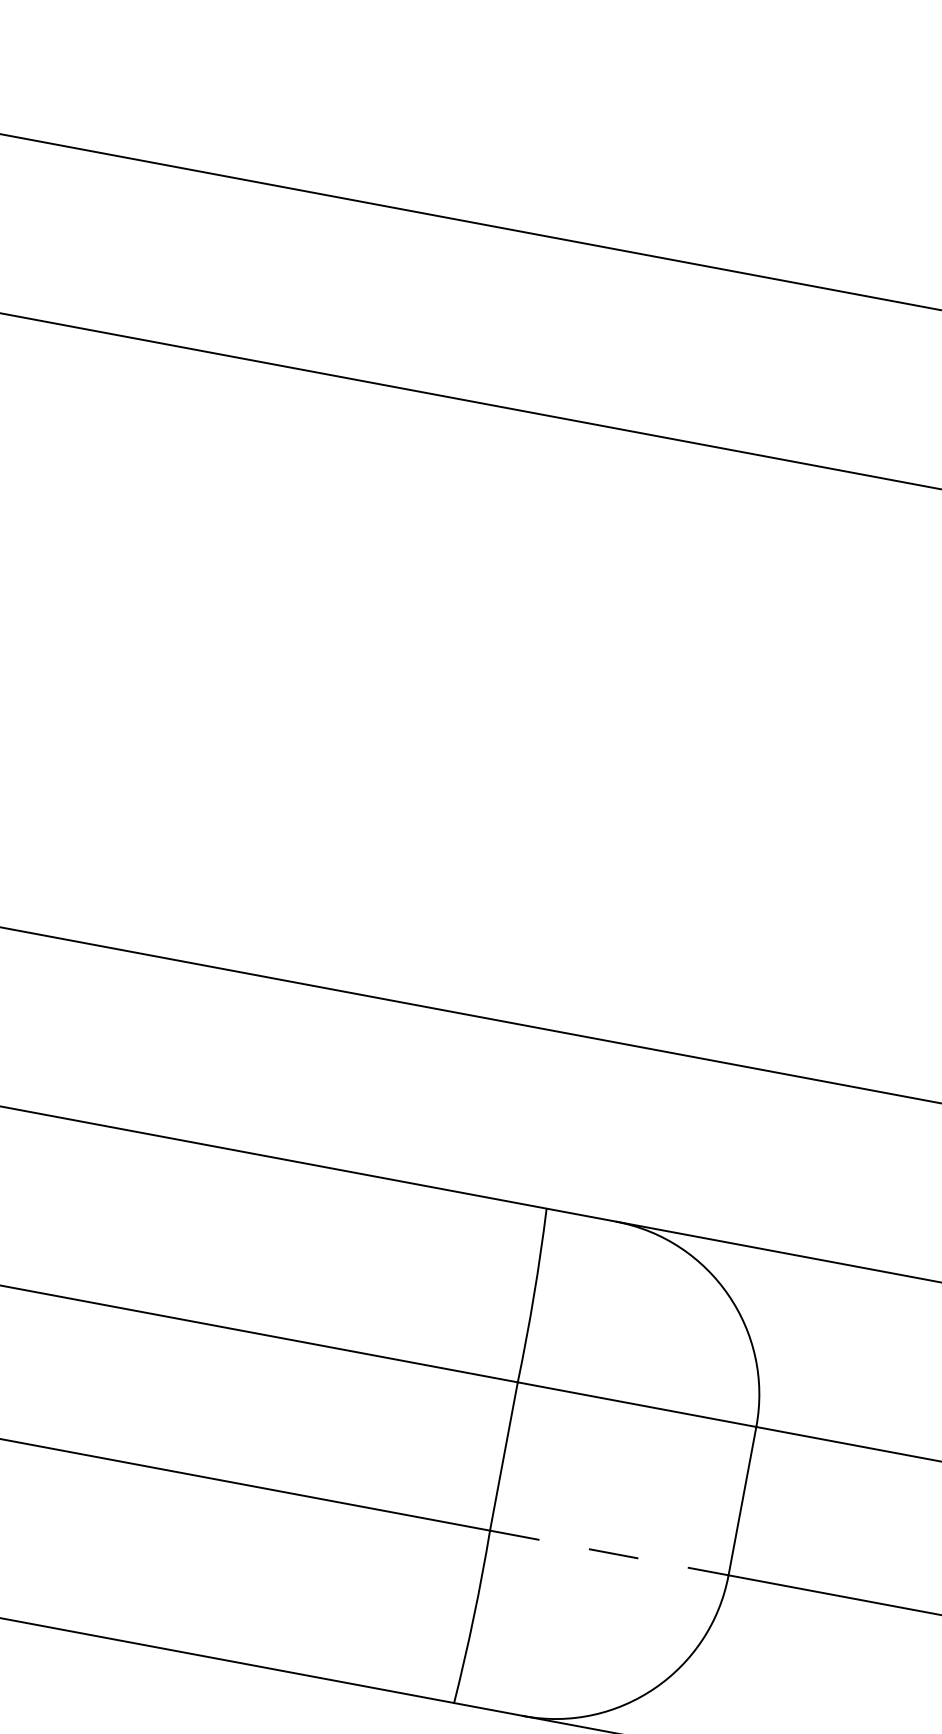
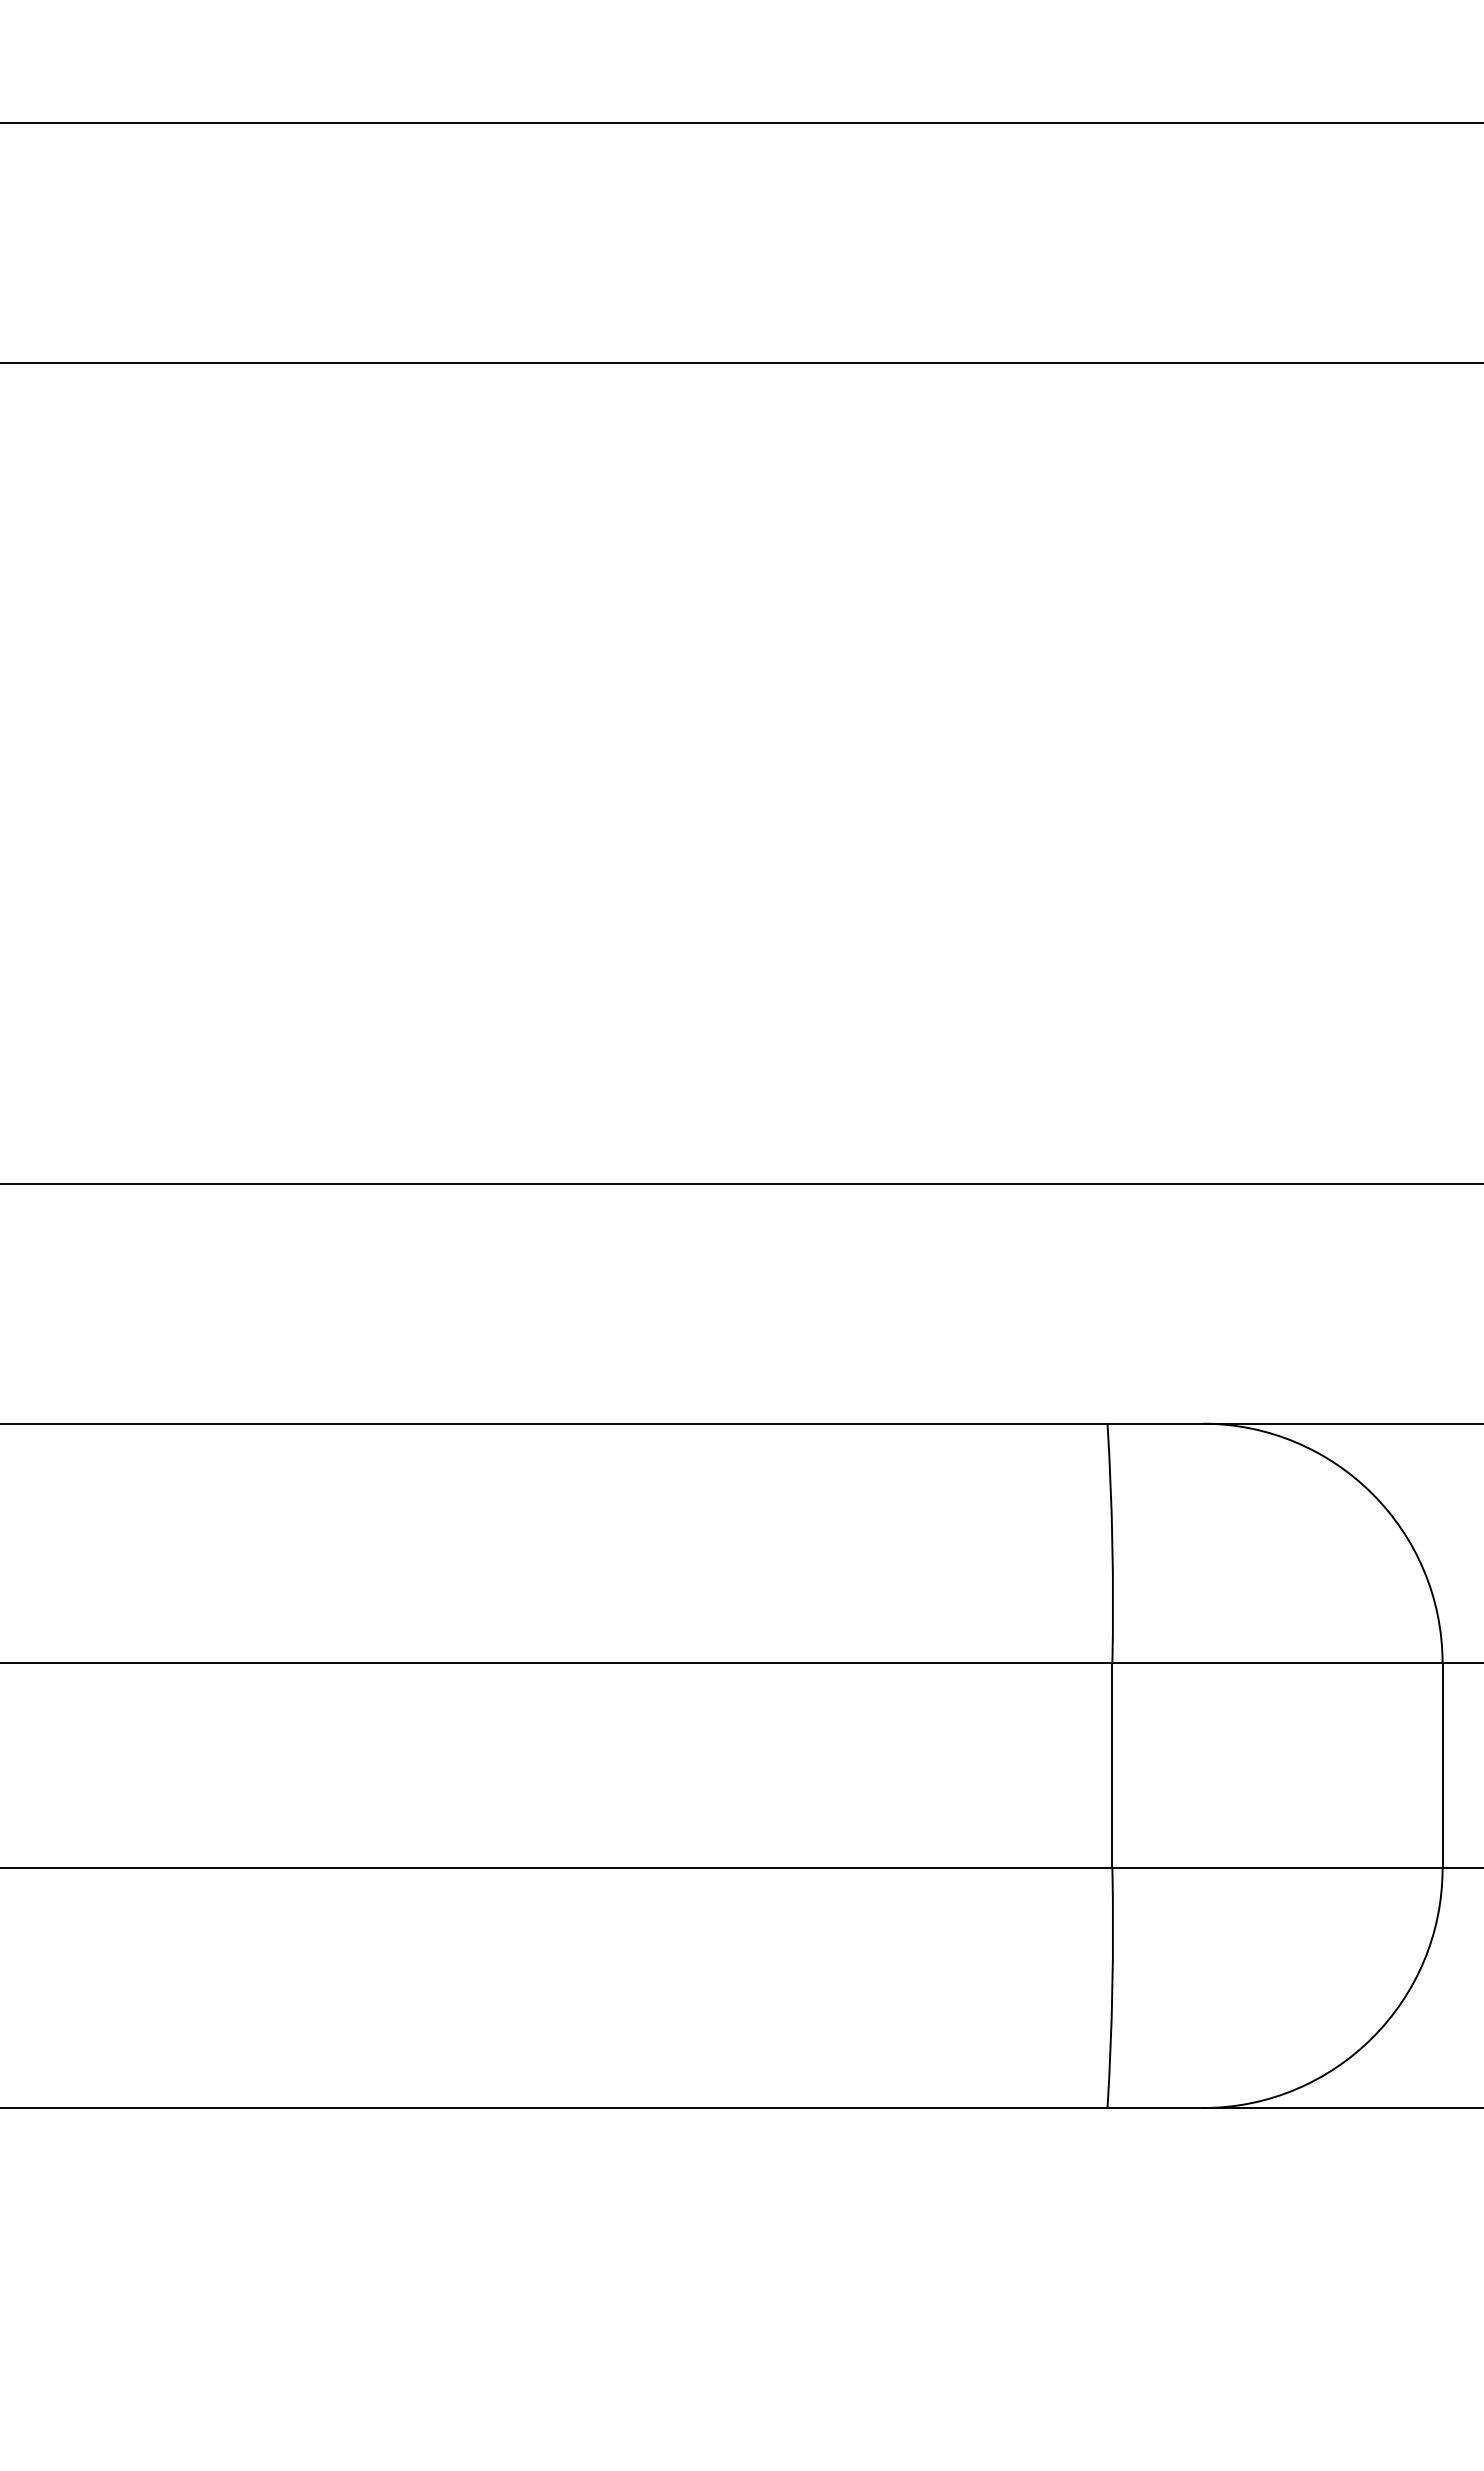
line: (609, 1552) -> (1277, 1868), dashed -> solid

